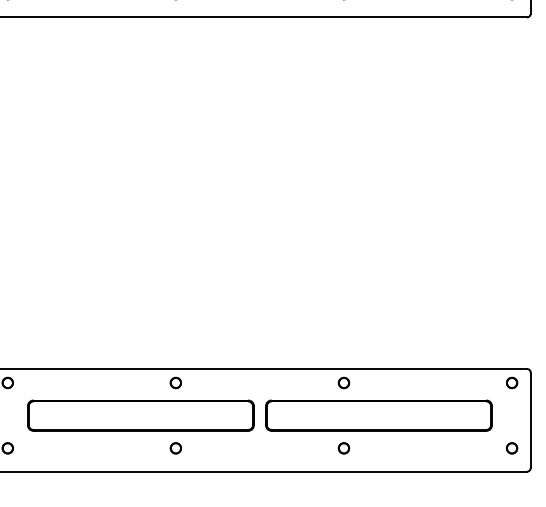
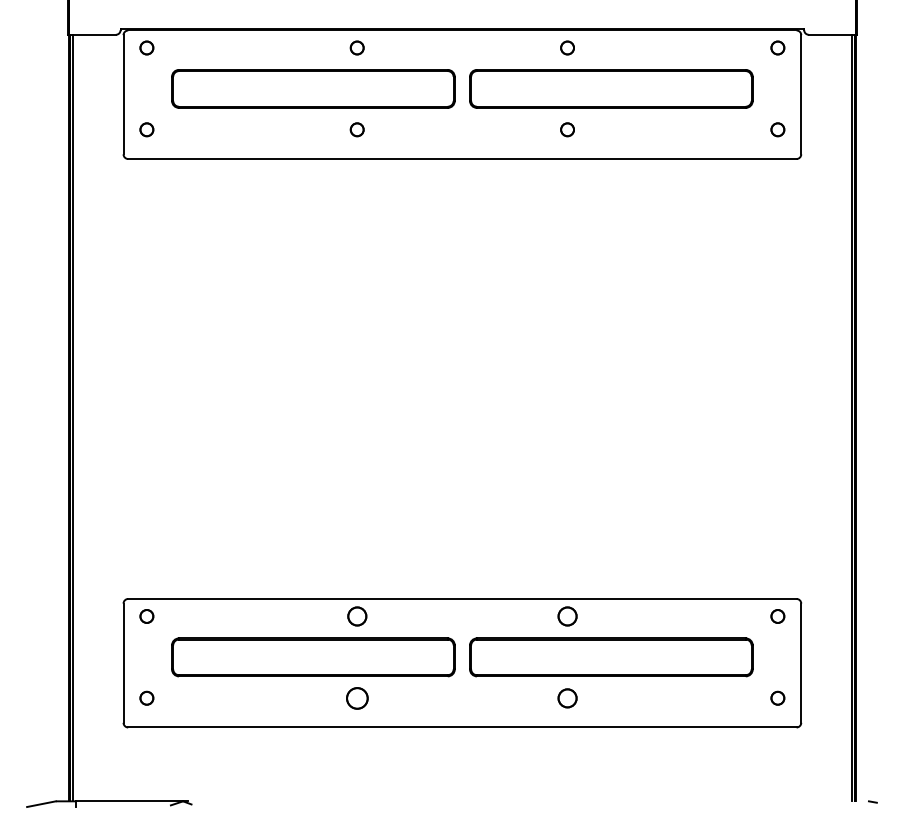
part: (175, 383) -> (356, 616), size x1.4
circle: (343, 383) -> (567, 616), size x1.4
part: (175, 447) -> (356, 697), size x1.6
part: (343, 447) -> (567, 697), size x1.4

